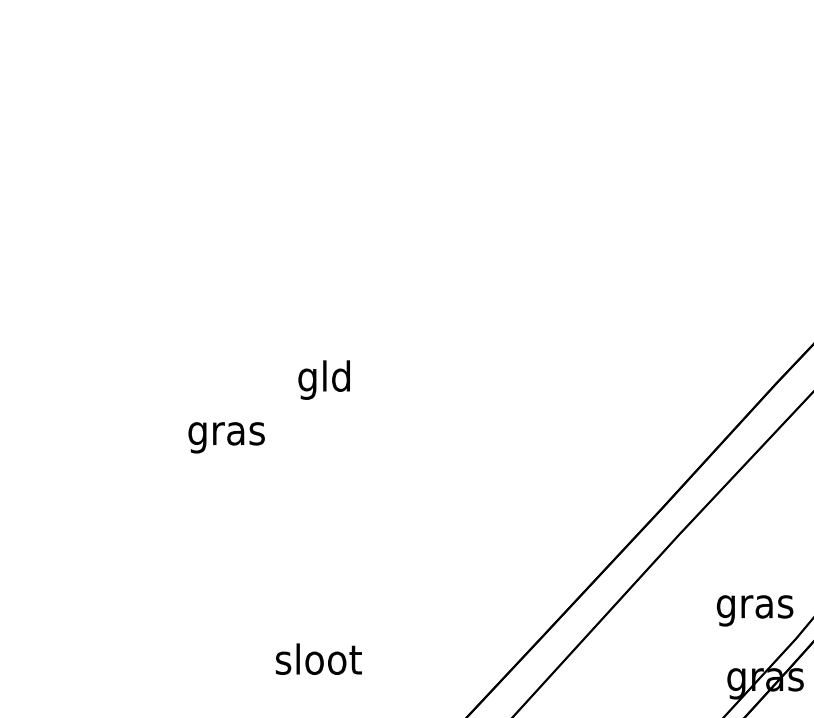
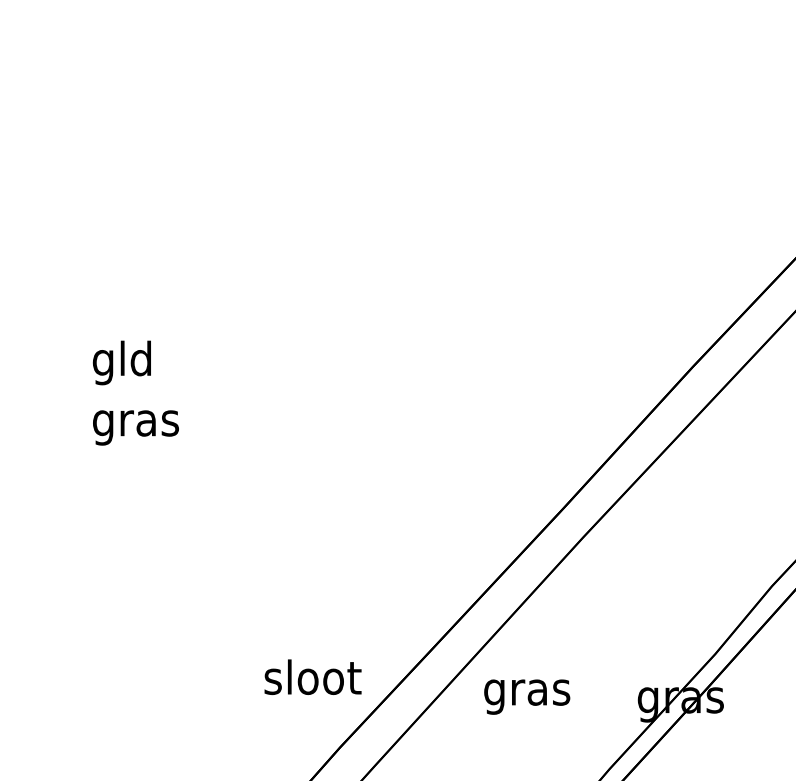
text: (323, 379) -> (121, 362), moved
text: (226, 437) -> (135, 427), moved
text: (754, 610) -> (526, 696), moved
text: (318, 658) -> (312, 676), moved

